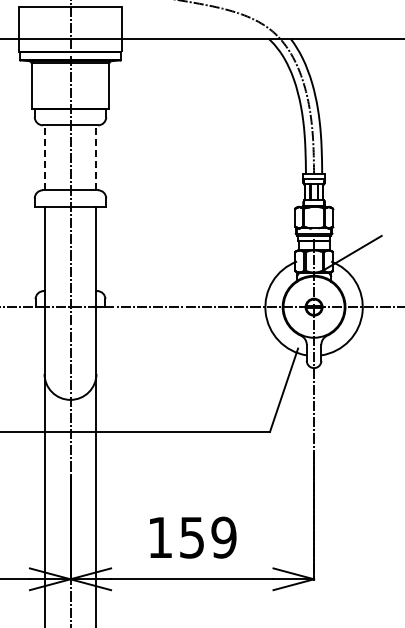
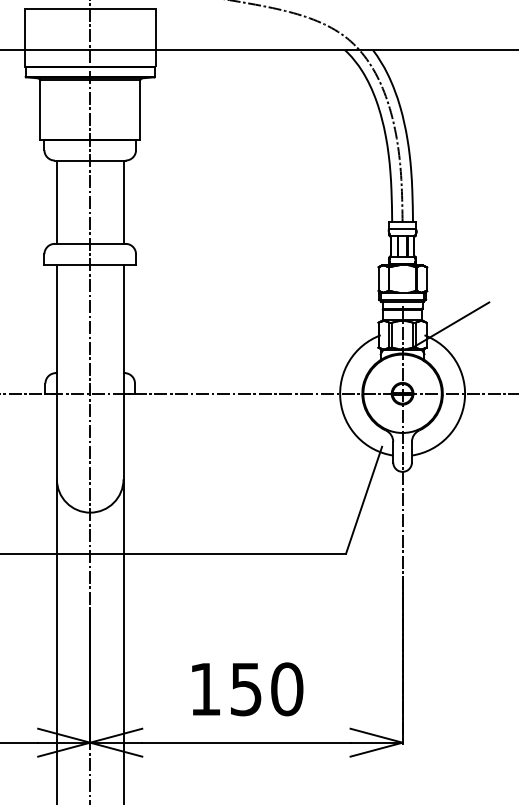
line: (44, 157) -> (56, 201), dashed -> solid
line: (96, 157) -> (123, 201), dashed -> solid
text: (223, 537) -> (286, 689), 159 -> 150

